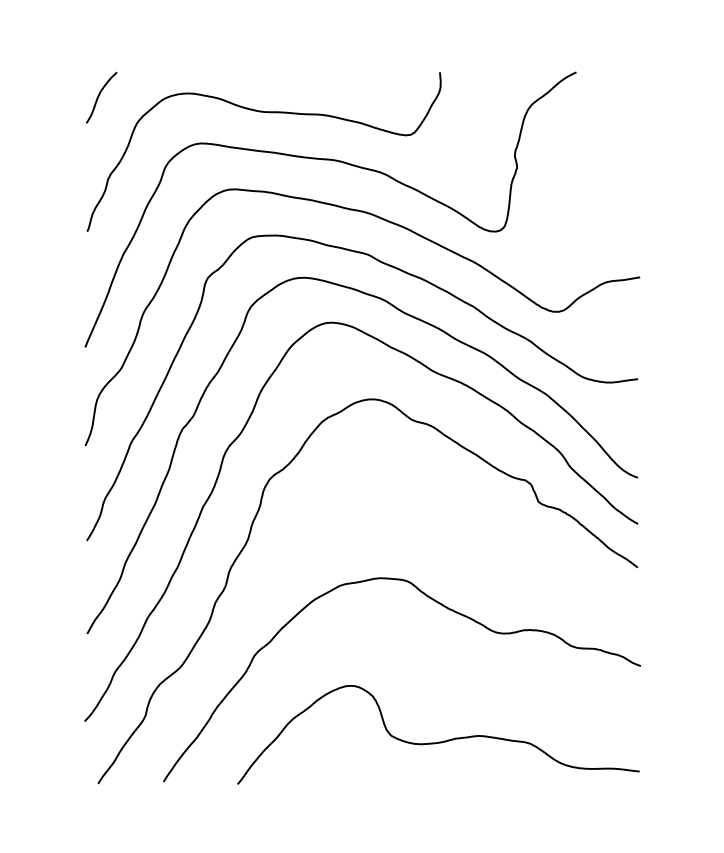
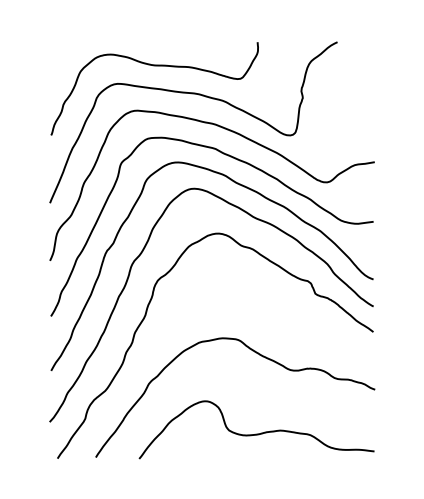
curve: (101, 95) -> (59, 55), removed

